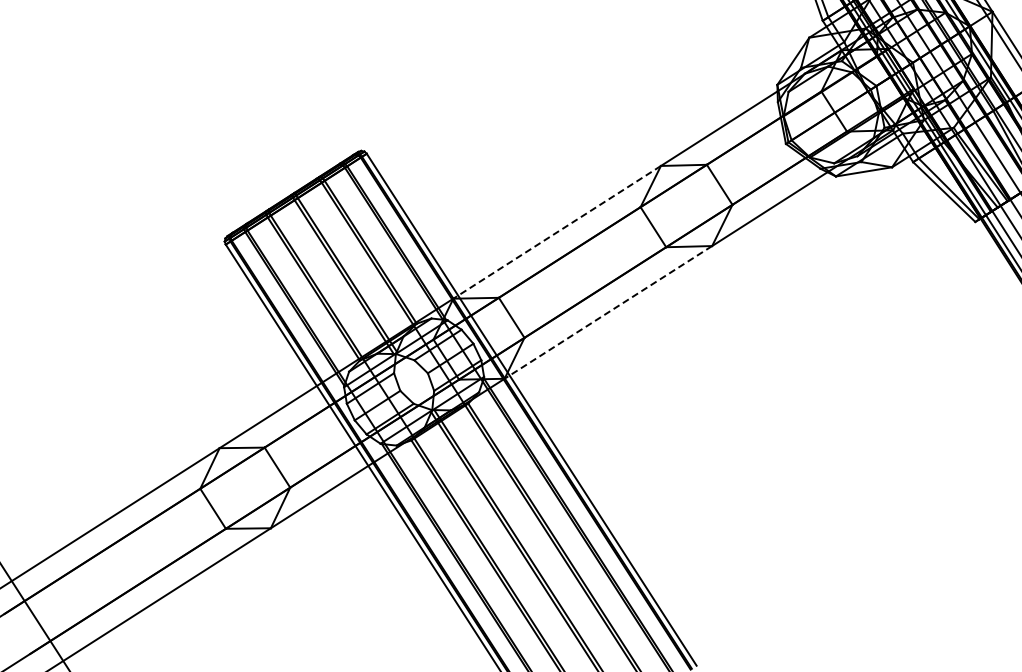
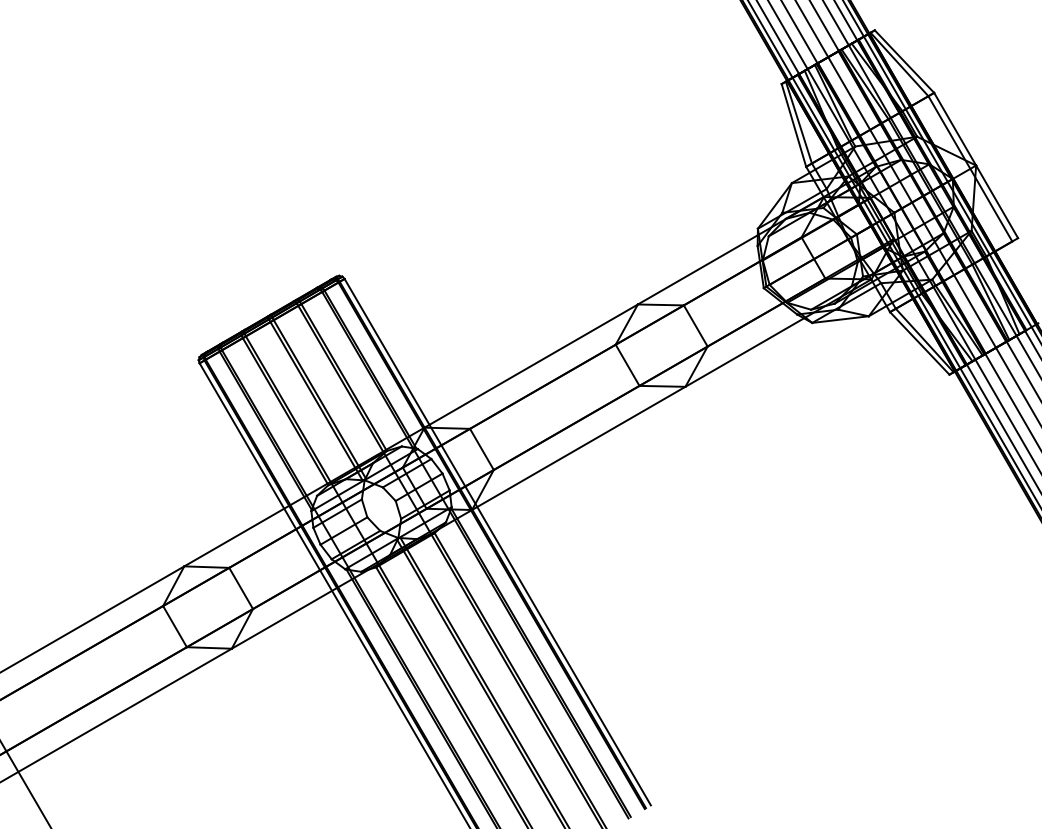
line: (556, 232) -> (530, 366), dashed -> solid
line: (608, 312) -> (578, 448), dashed -> solid

